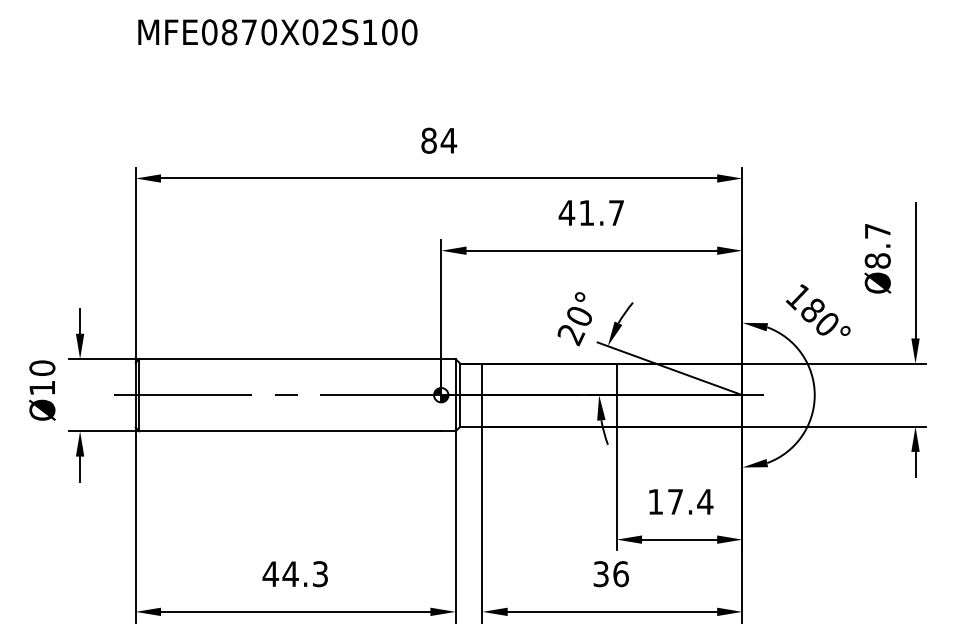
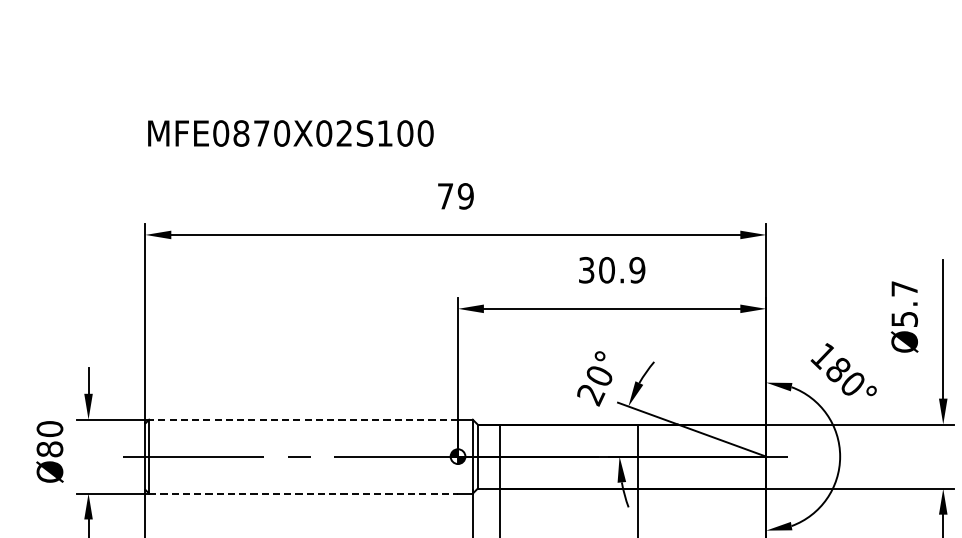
text: (277, 32) -> (290, 133), moved
text: (439, 140) -> (456, 196), 84 -> 79
text: (591, 213) -> (611, 270), 41.7 -> 30.9
text: (877, 260) -> (904, 318), Ø8.7 -> Ø5.7
line: (290, 359) -> (303, 420), solid -> dashed
text: (42, 387) -> (50, 448), Ø10 -> Ø80
line: (290, 431) -> (303, 493), solid -> dashed

